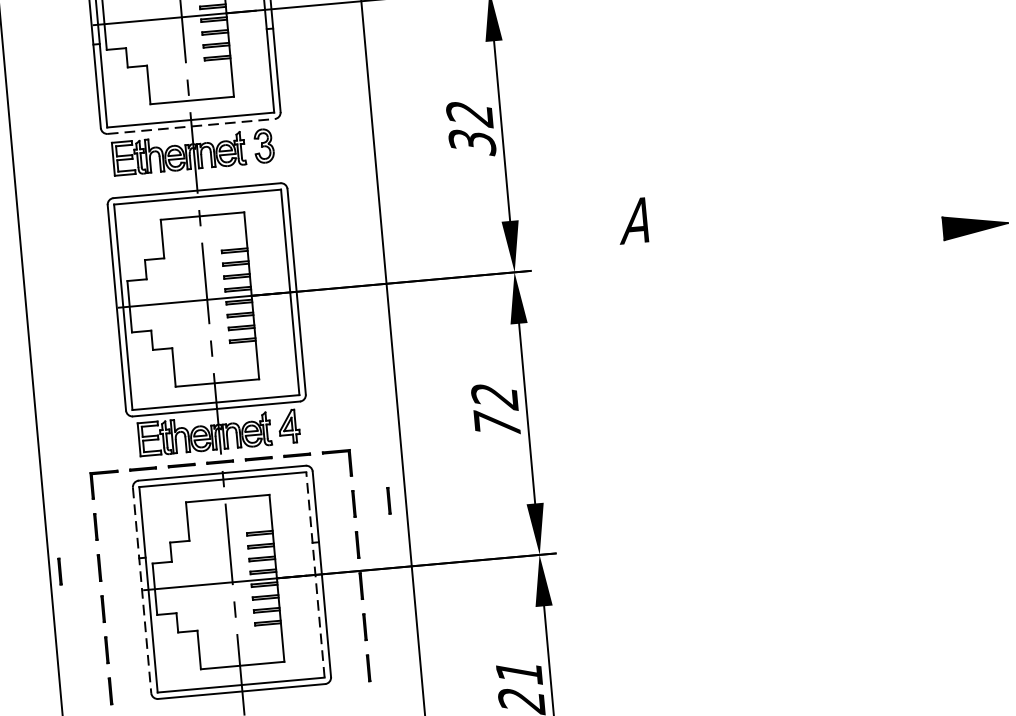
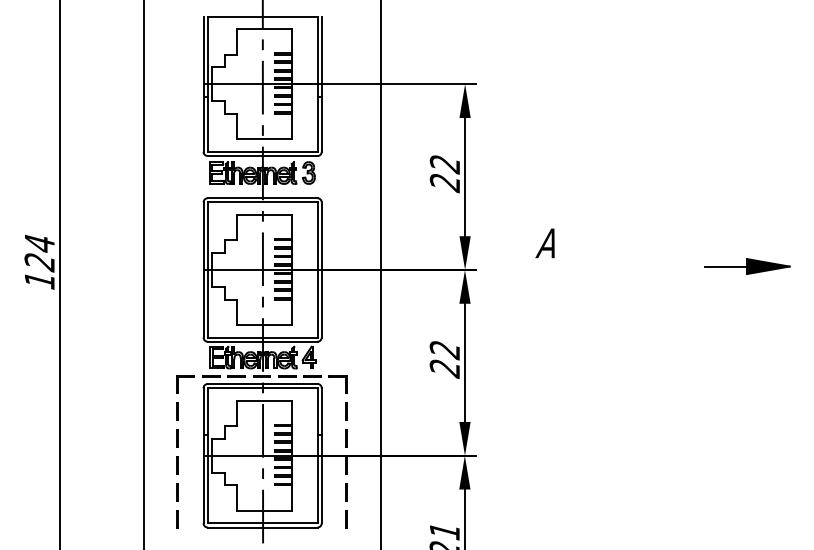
line: (191, 127) -> (262, 156), dashed -> solid
text: (473, 143) -> (445, 183), 32 -> 22
line: (911, 231) -> (726, 266), added
text: (496, 424) -> (444, 368), 72 -> 22
line: (388, 500) -> (369, 411), removed
line: (60, 571) -> (151, 438), removed
line: (315, 574) -> (317, 455), dashed -> solid
line: (141, 590) -> (203, 455), dashed -> solid

